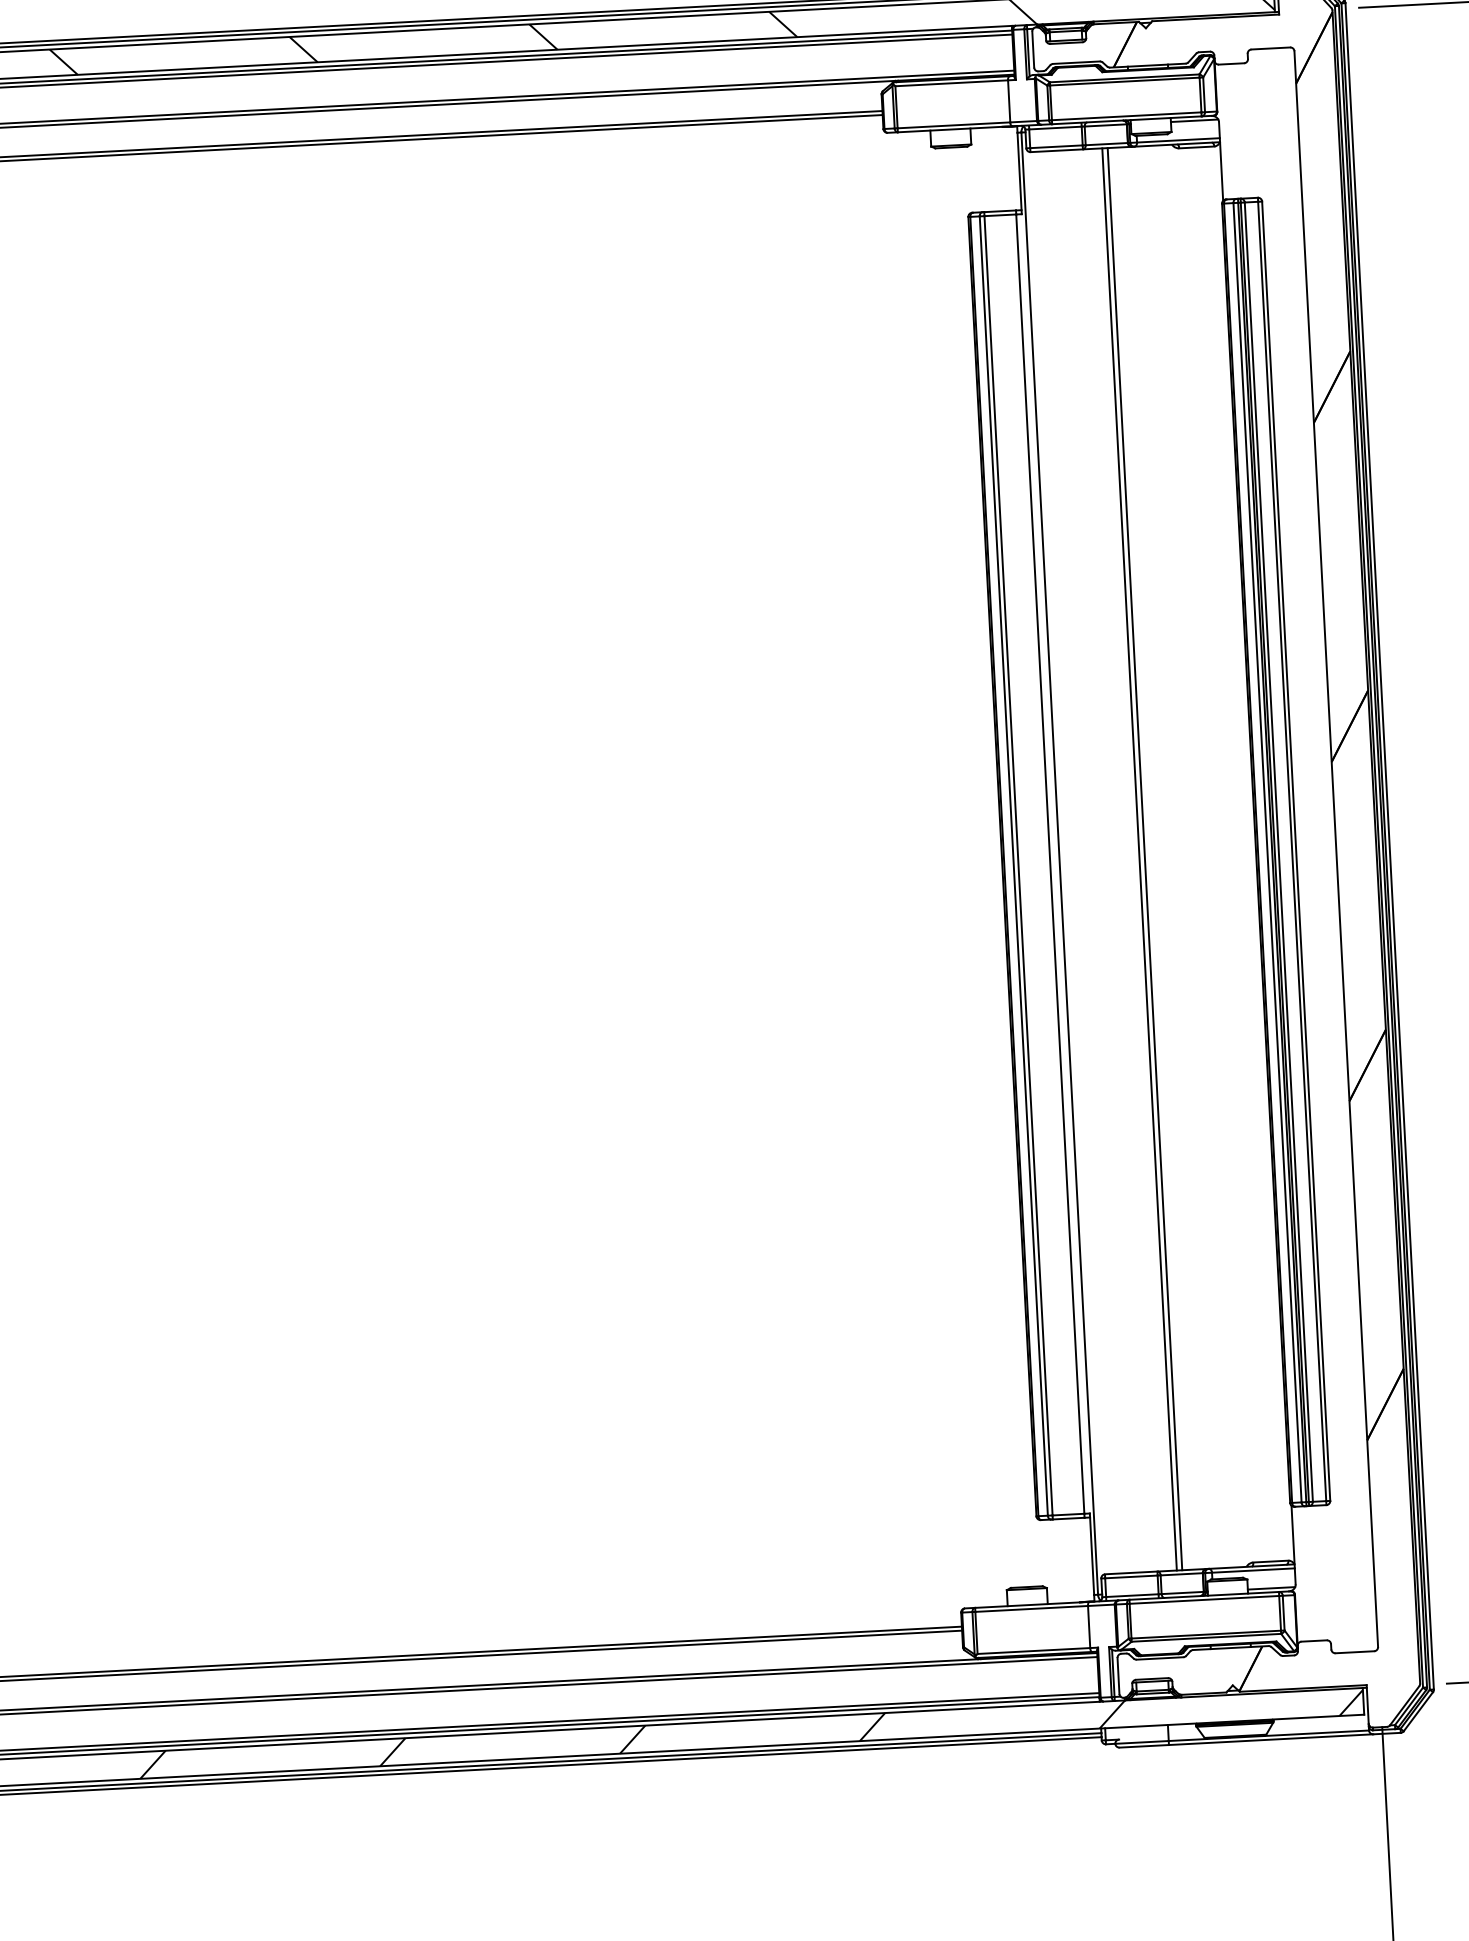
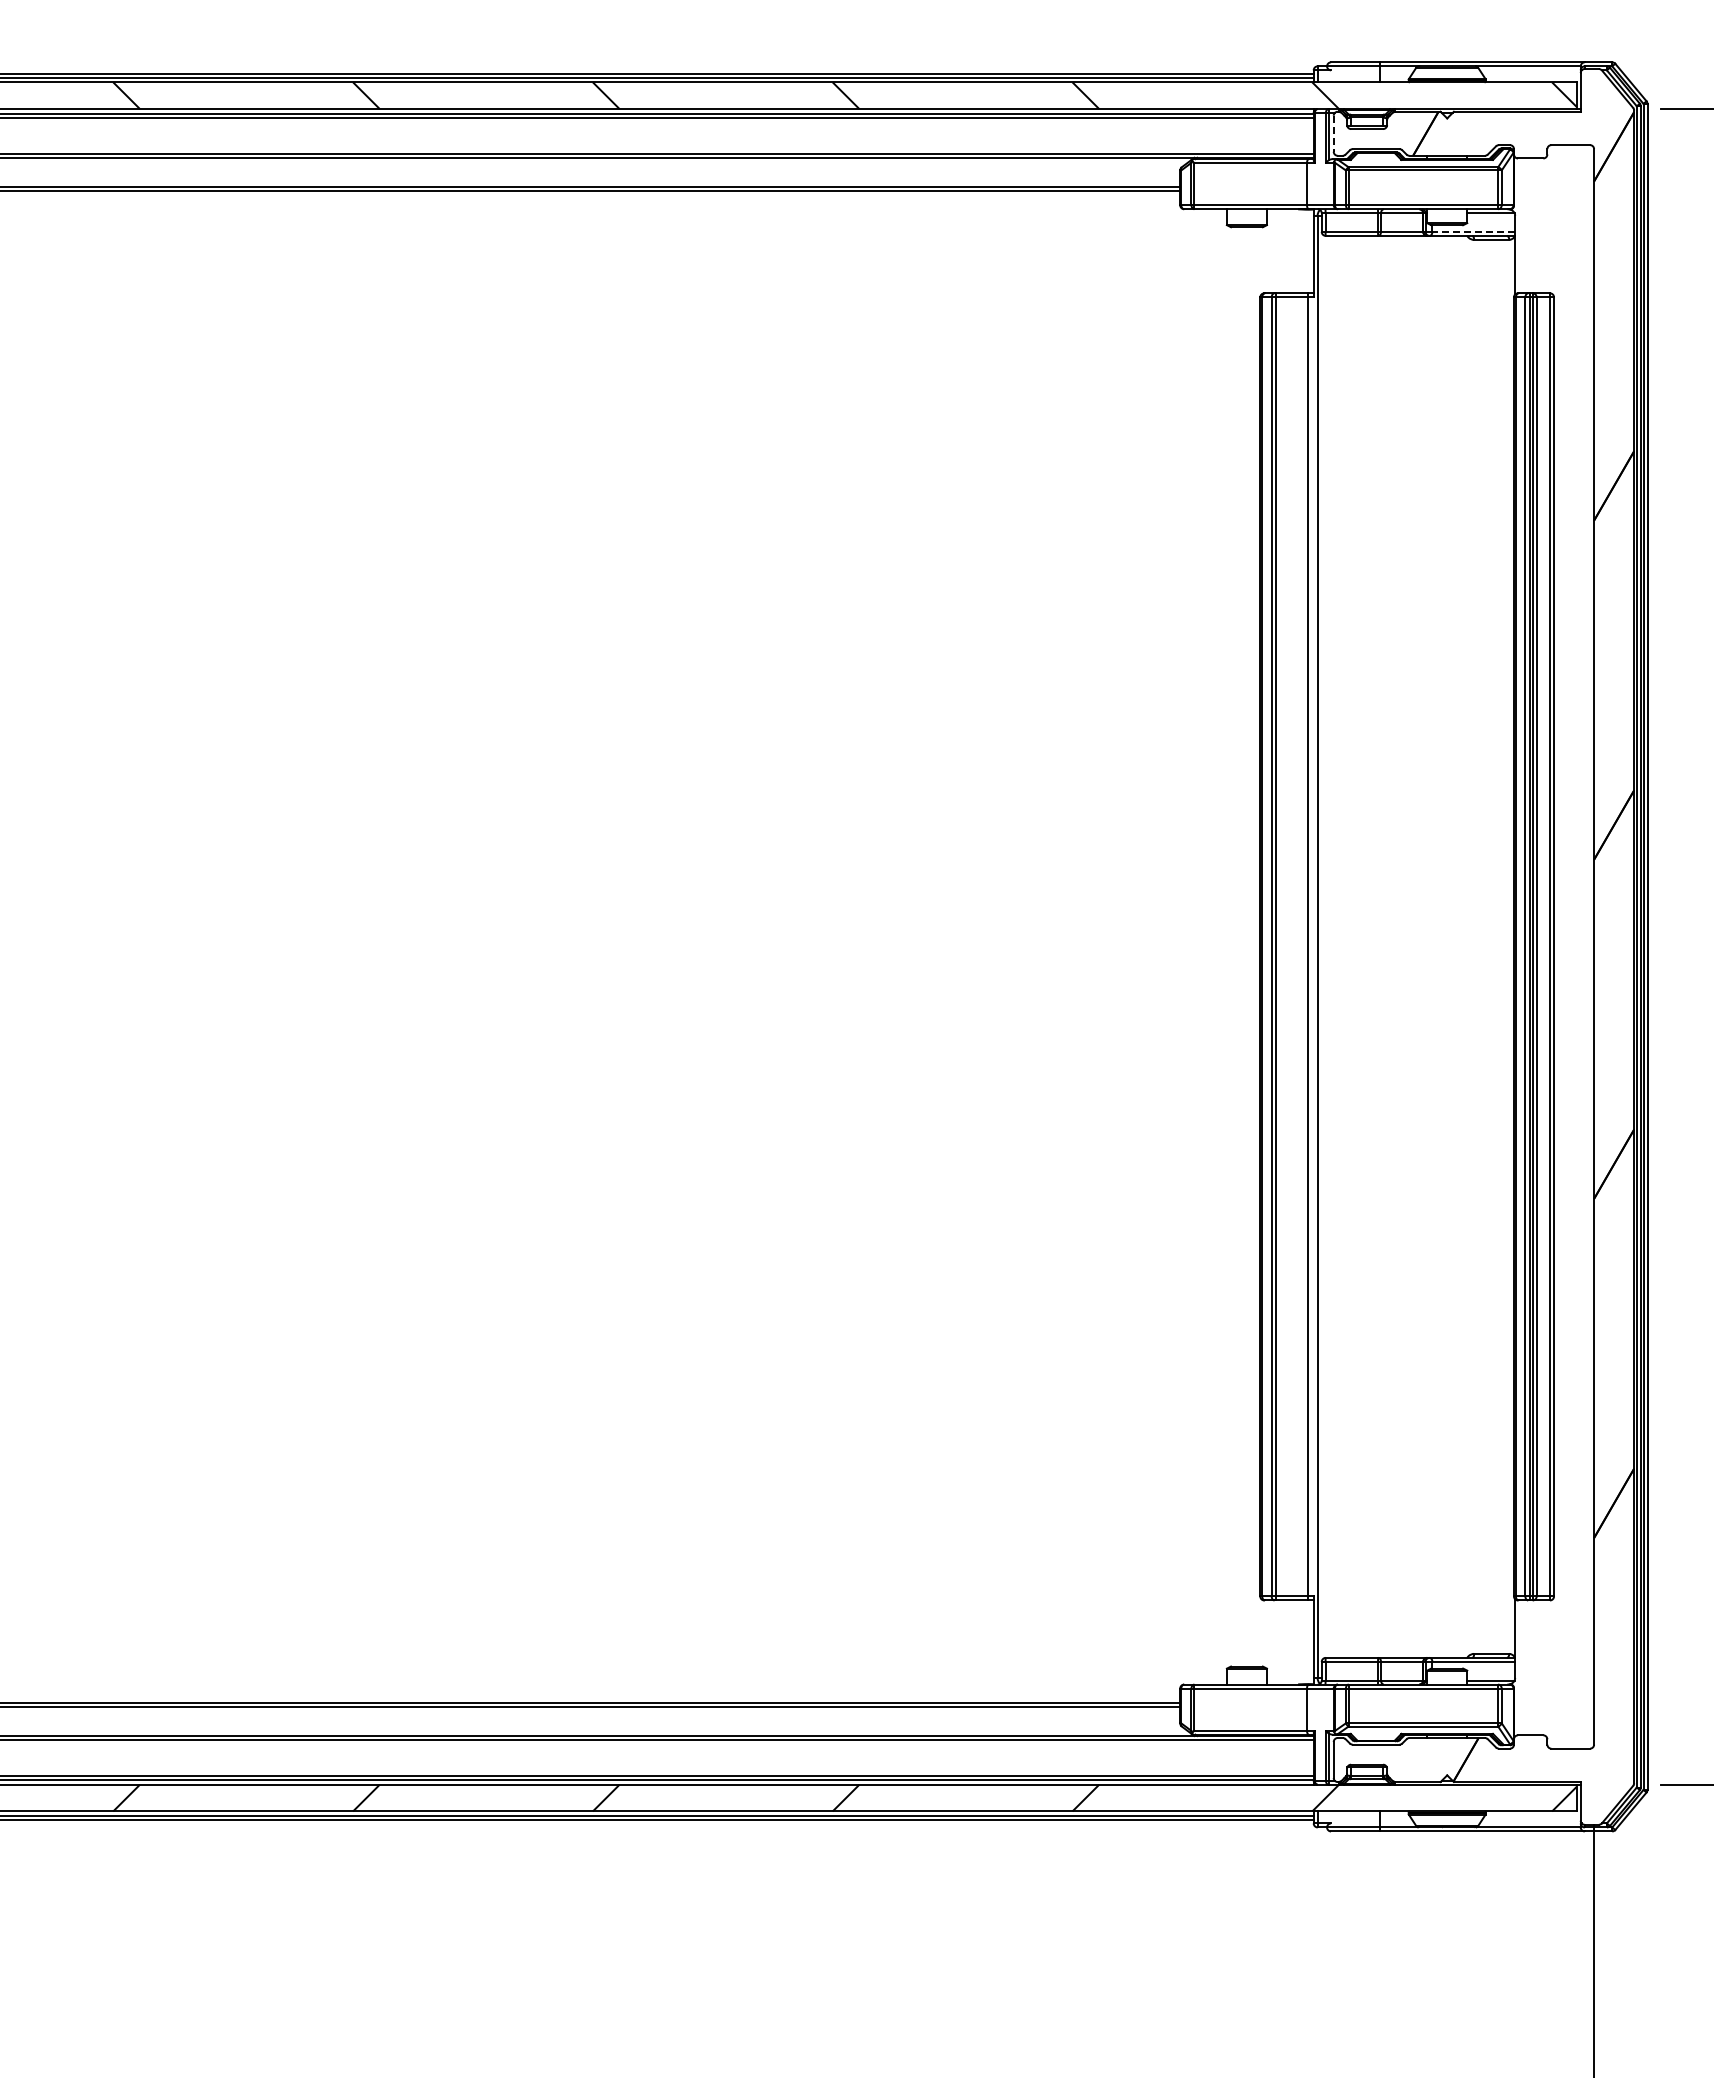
line: (1033, 50) -> (1333, 134), solid -> dashed
line: (1178, 139) -> (1473, 231), solid -> dashed
line: (1144, 858) -> (1402, 946), removed
line: (1139, 859) -> (1397, 946), removed

